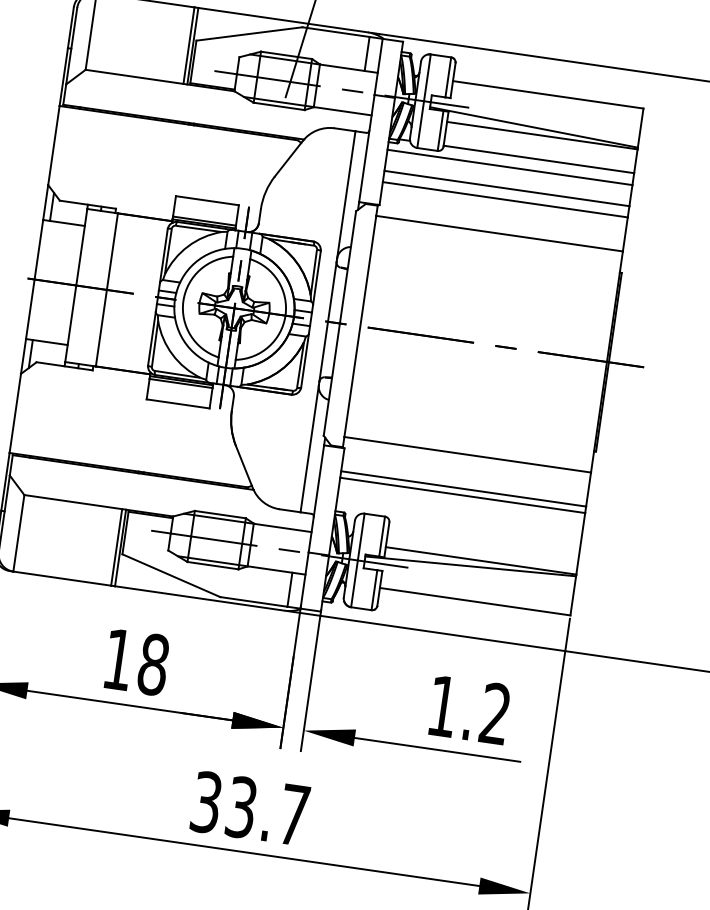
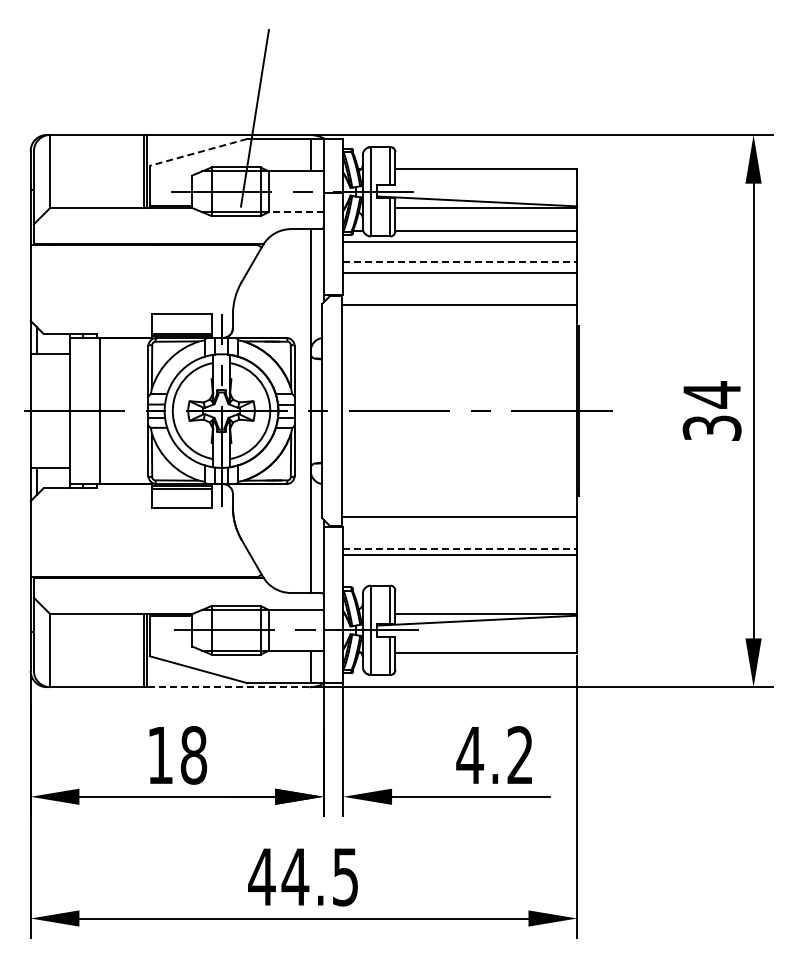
line: (249, 34) -> (198, 152), solid -> dashed
line: (342, 111) -> (296, 212), solid -> dashed
line: (507, 188) -> (460, 262), solid -> dashed
line: (463, 489) -> (460, 549), solid -> dashed
line: (200, 598) -> (228, 687), solid -> dashed
text: (443, 706) -> (470, 755), 1.2 -> 4.2
text: (249, 807) -> (302, 876), 33.7 -> 44.5

